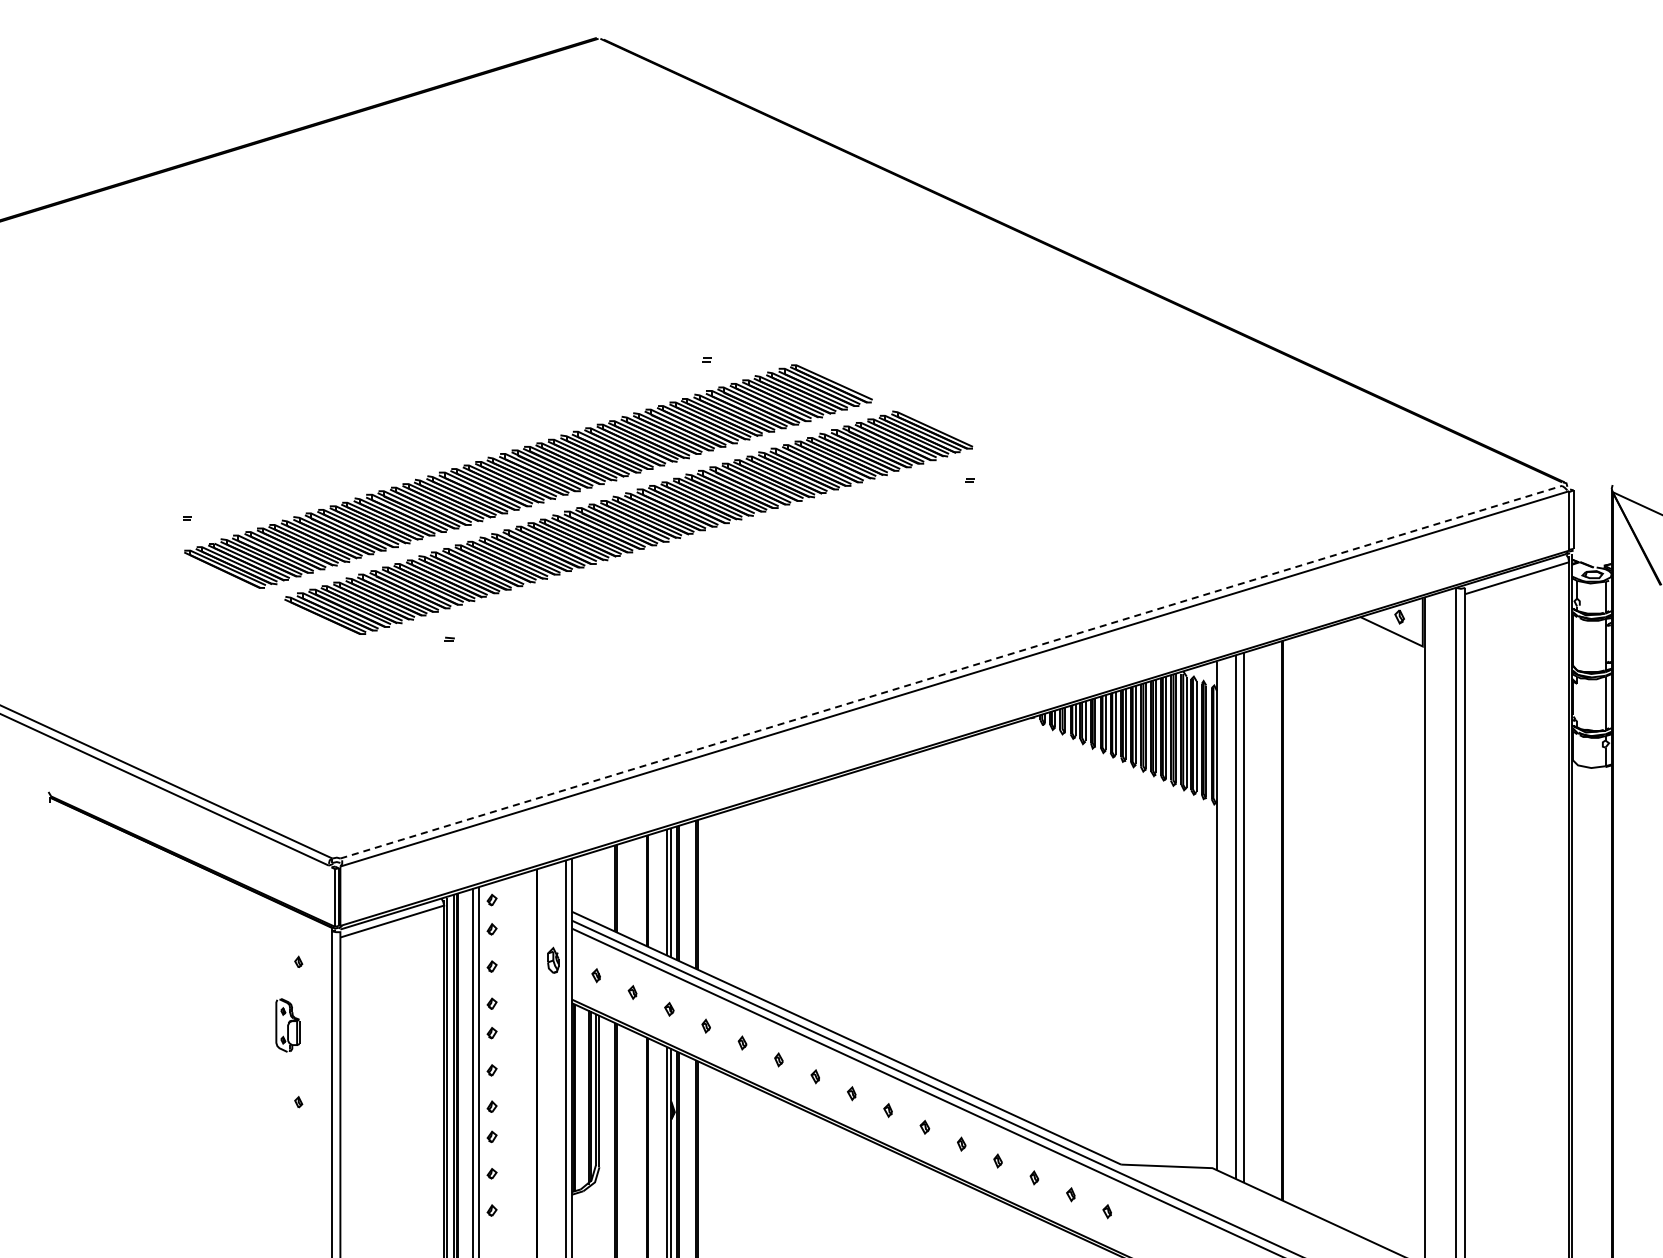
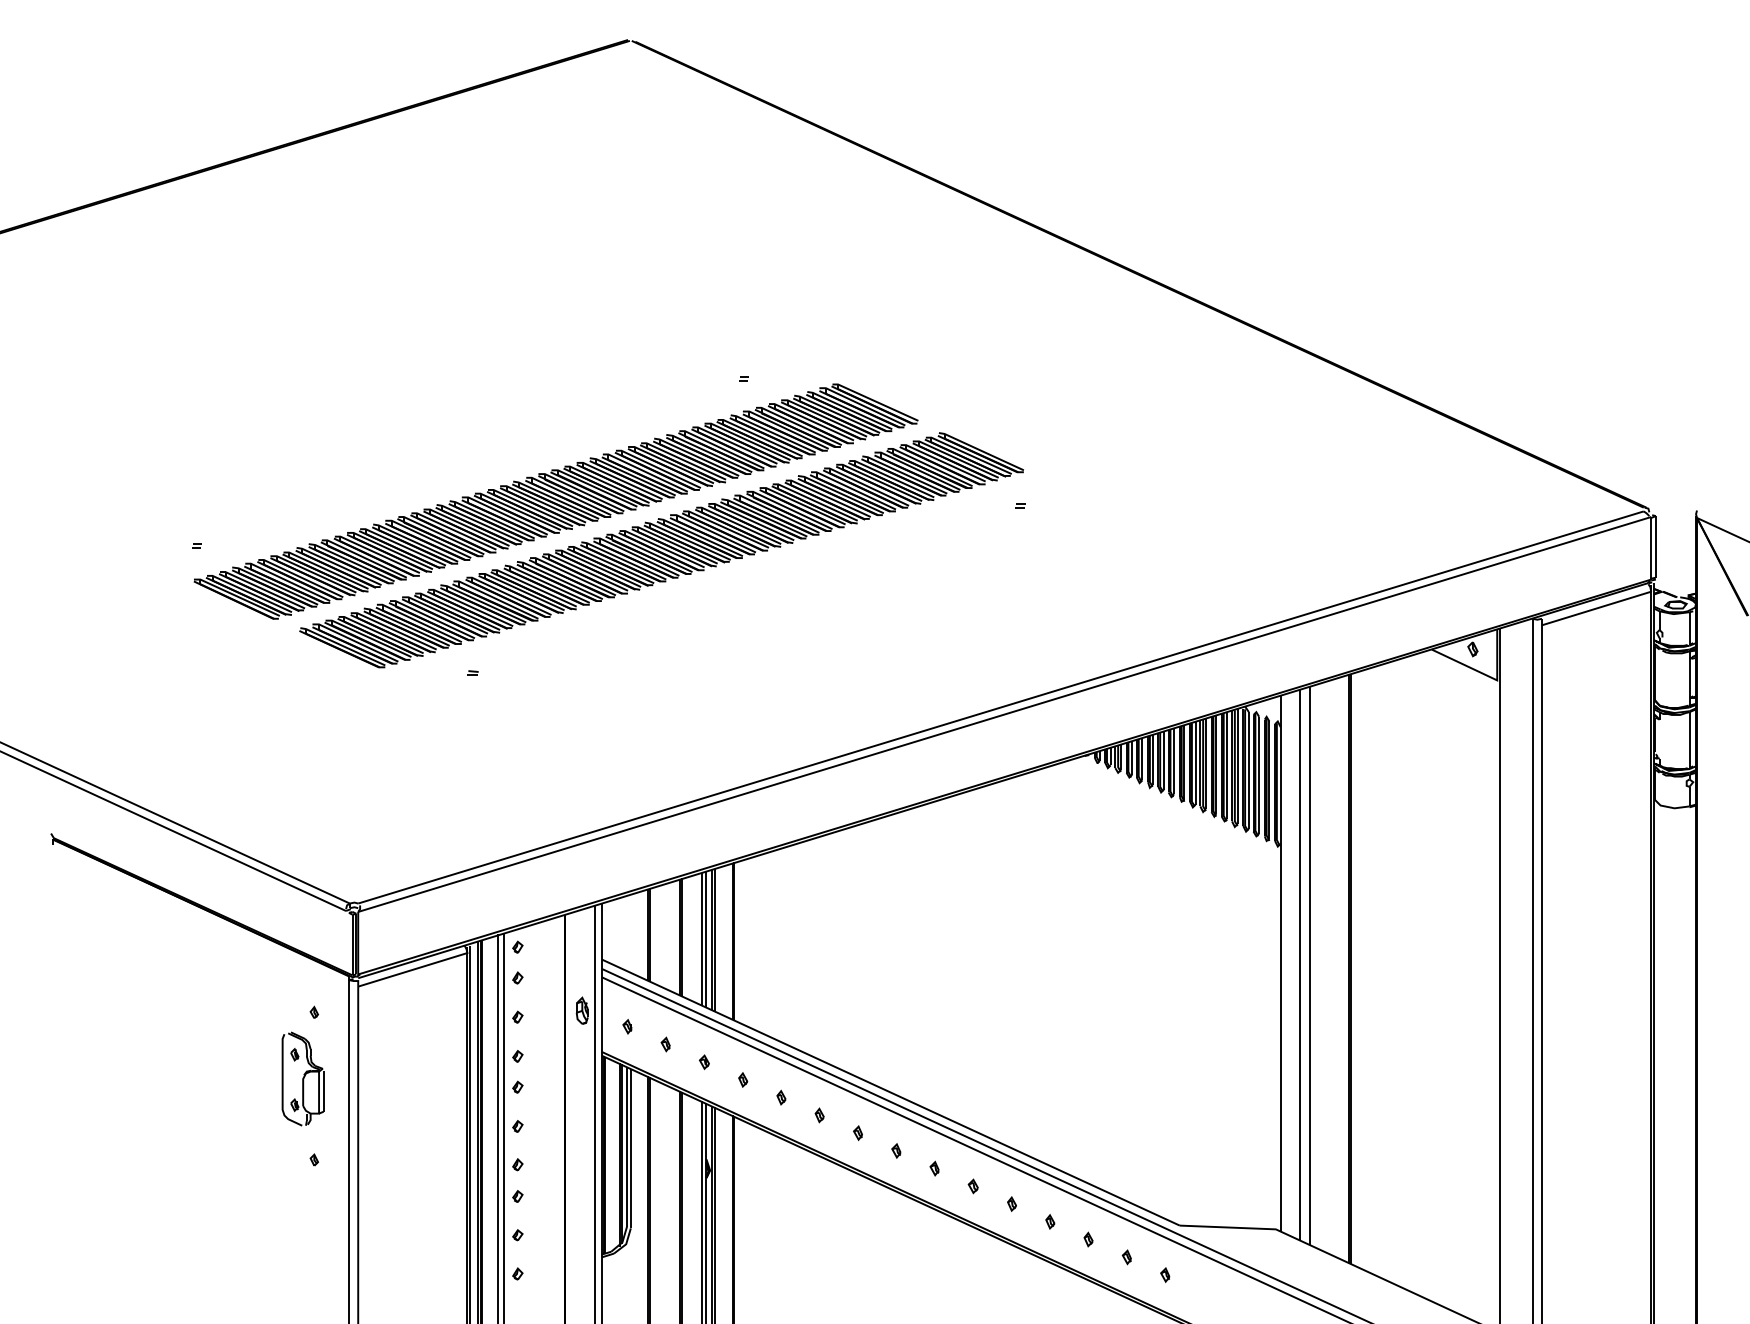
line: (951, 672) -> (1001, 707), dashed -> solid
part: (287, 1025) -> (302, 1079), size x1.67

